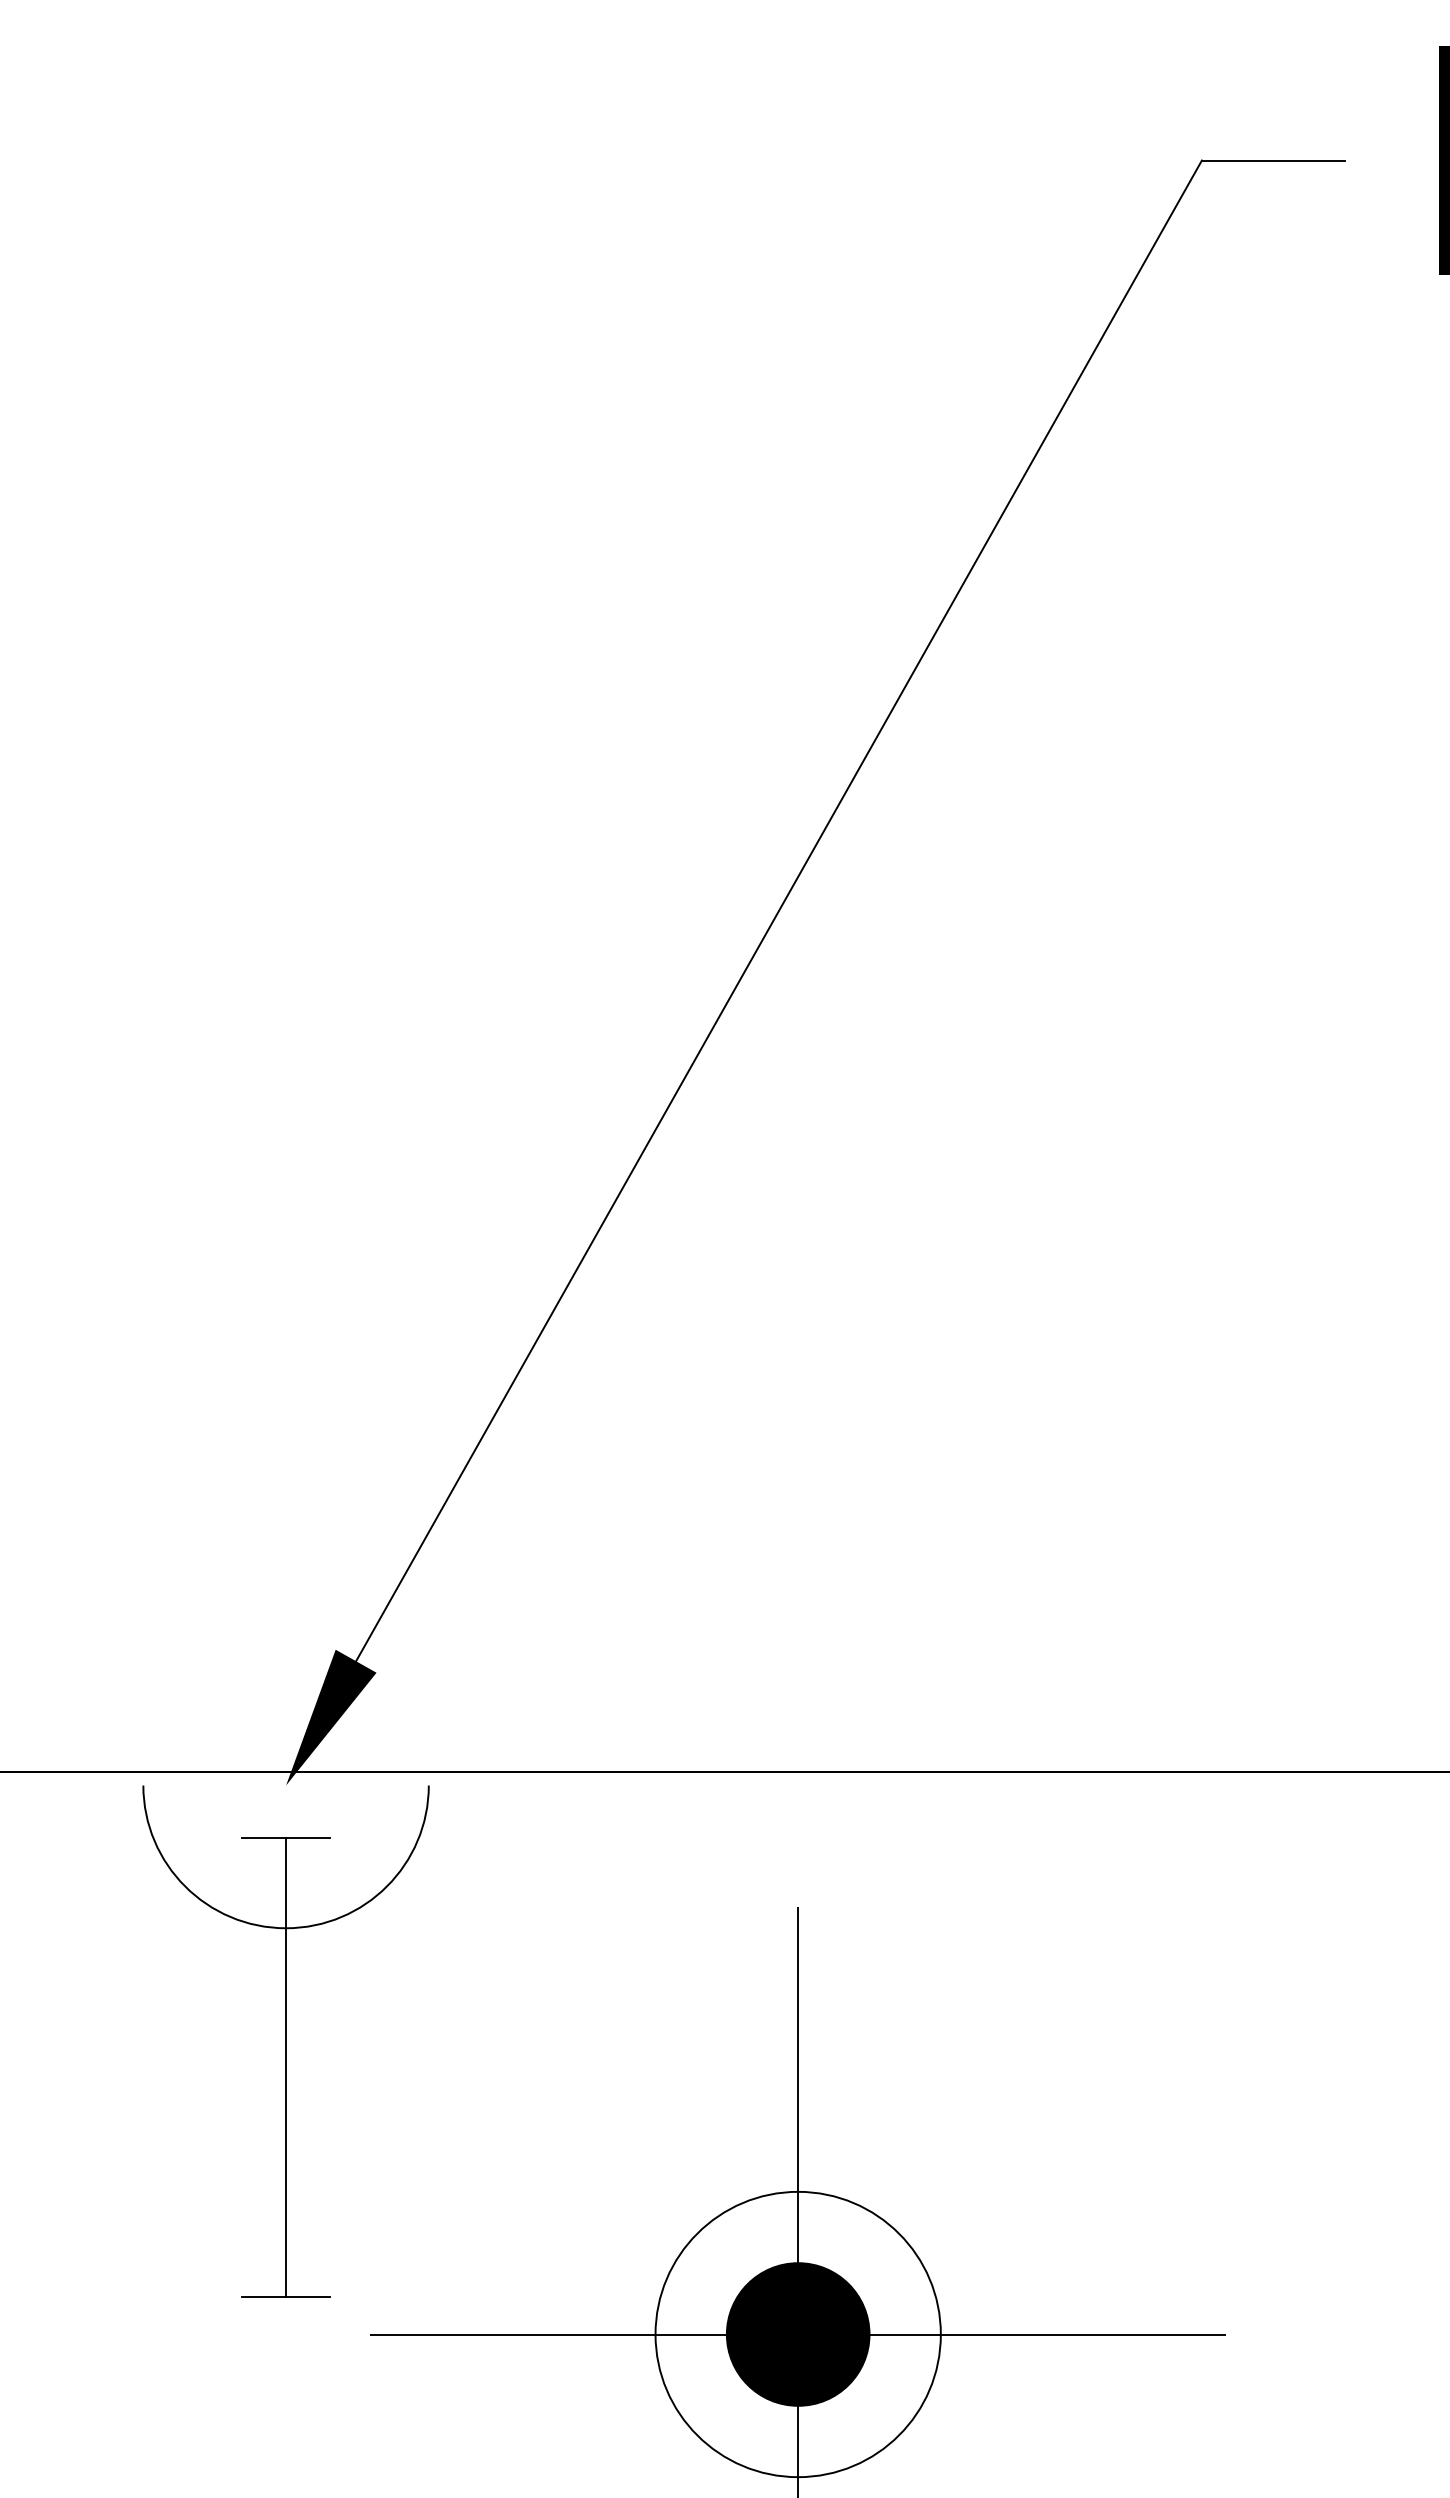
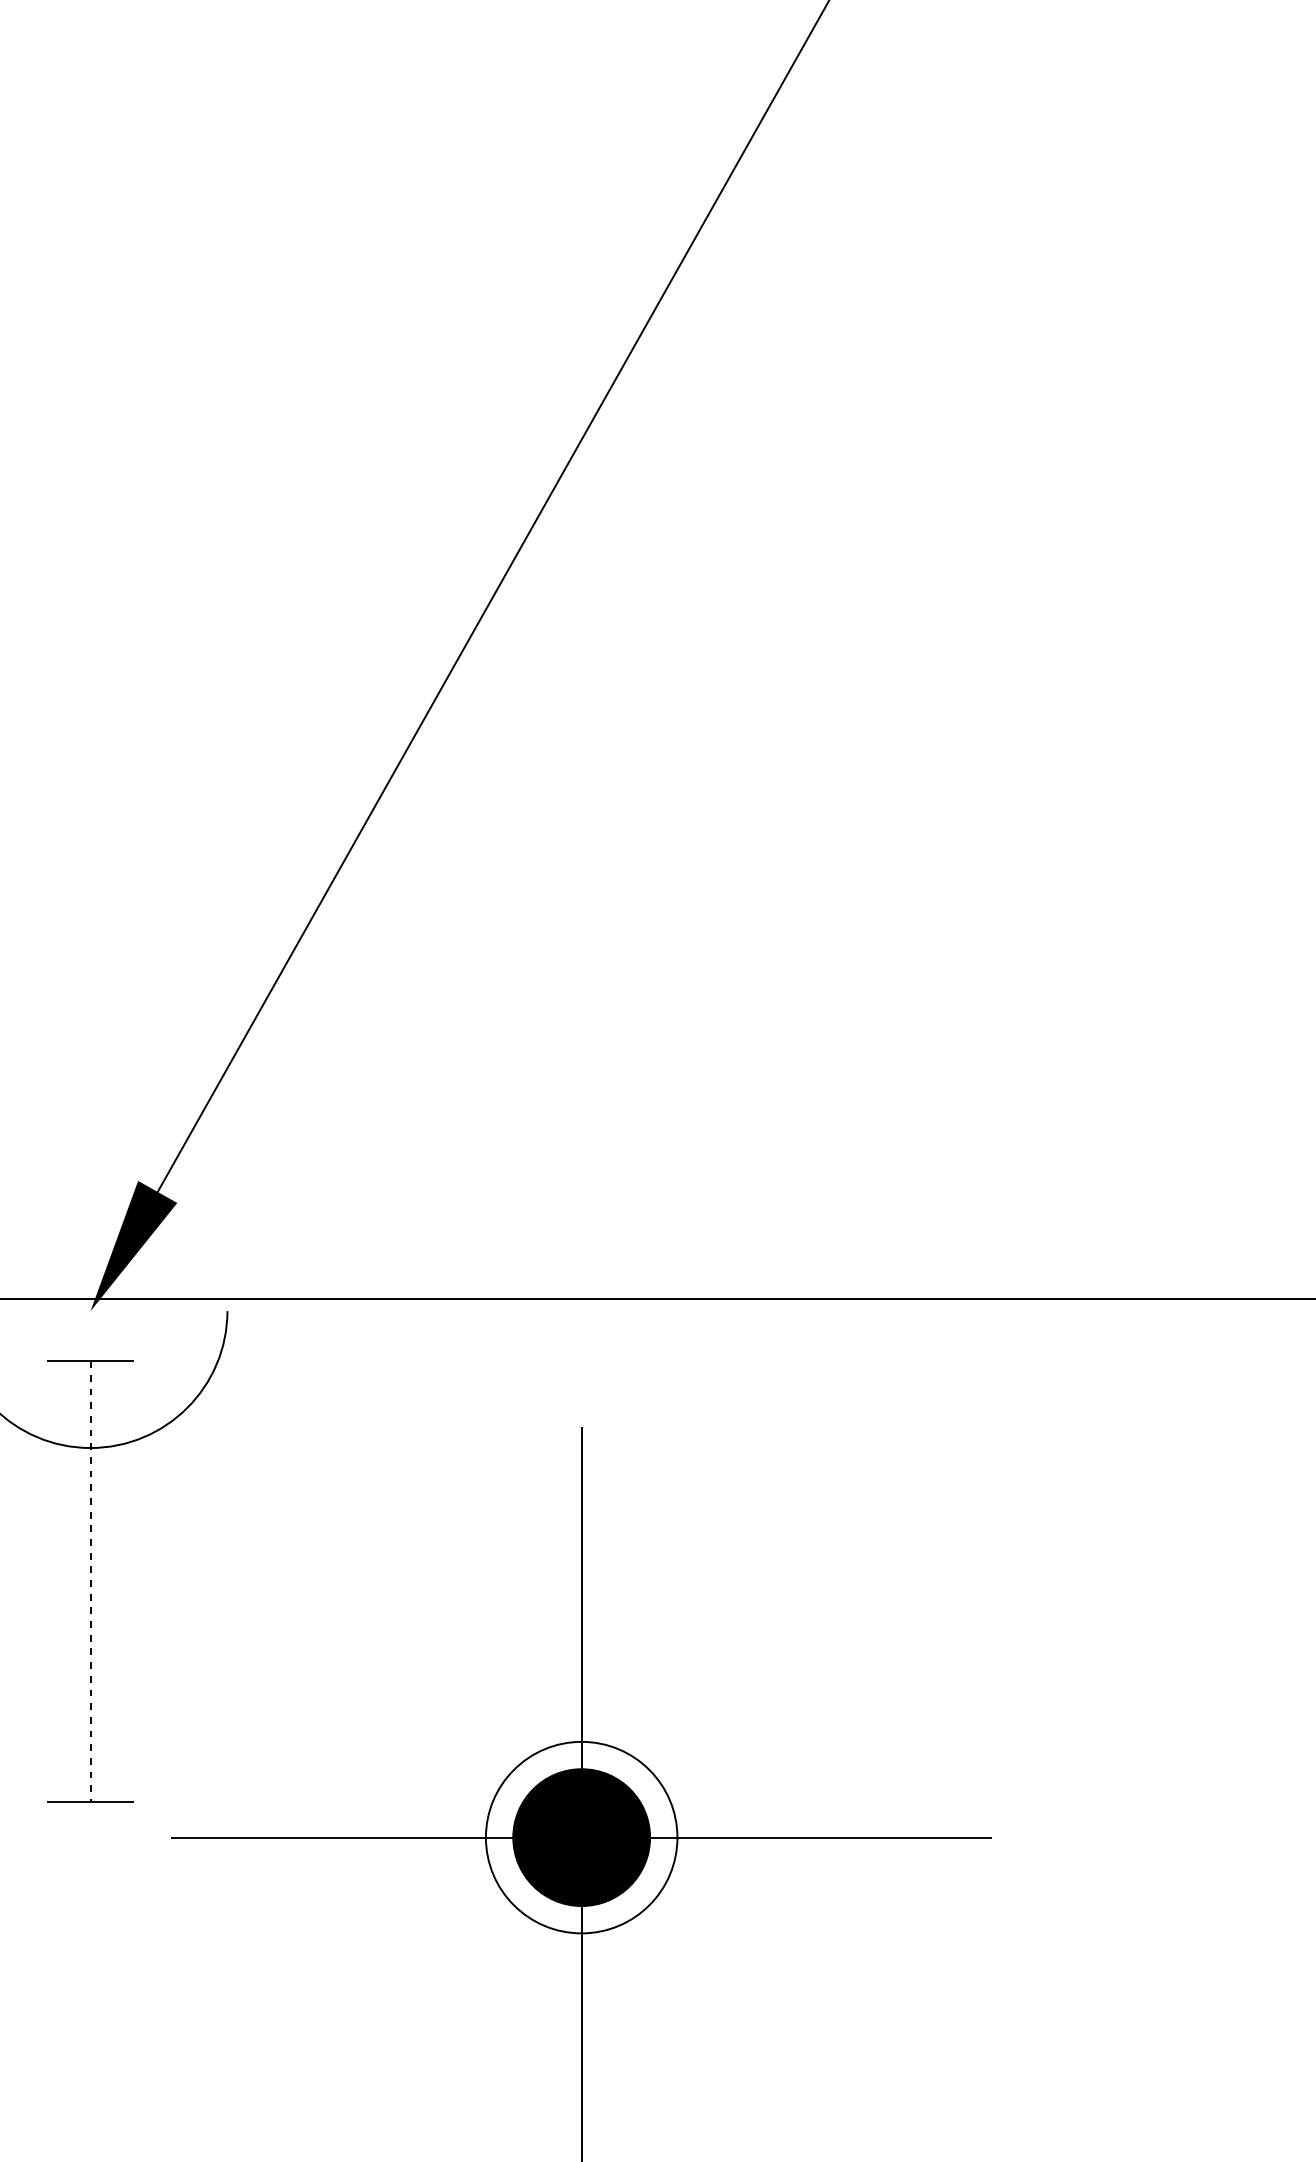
line: (286, 2067) -> (90, 1581), solid -> dashed
circle: (797, 2334) -> (581, 1837), size x0.7

